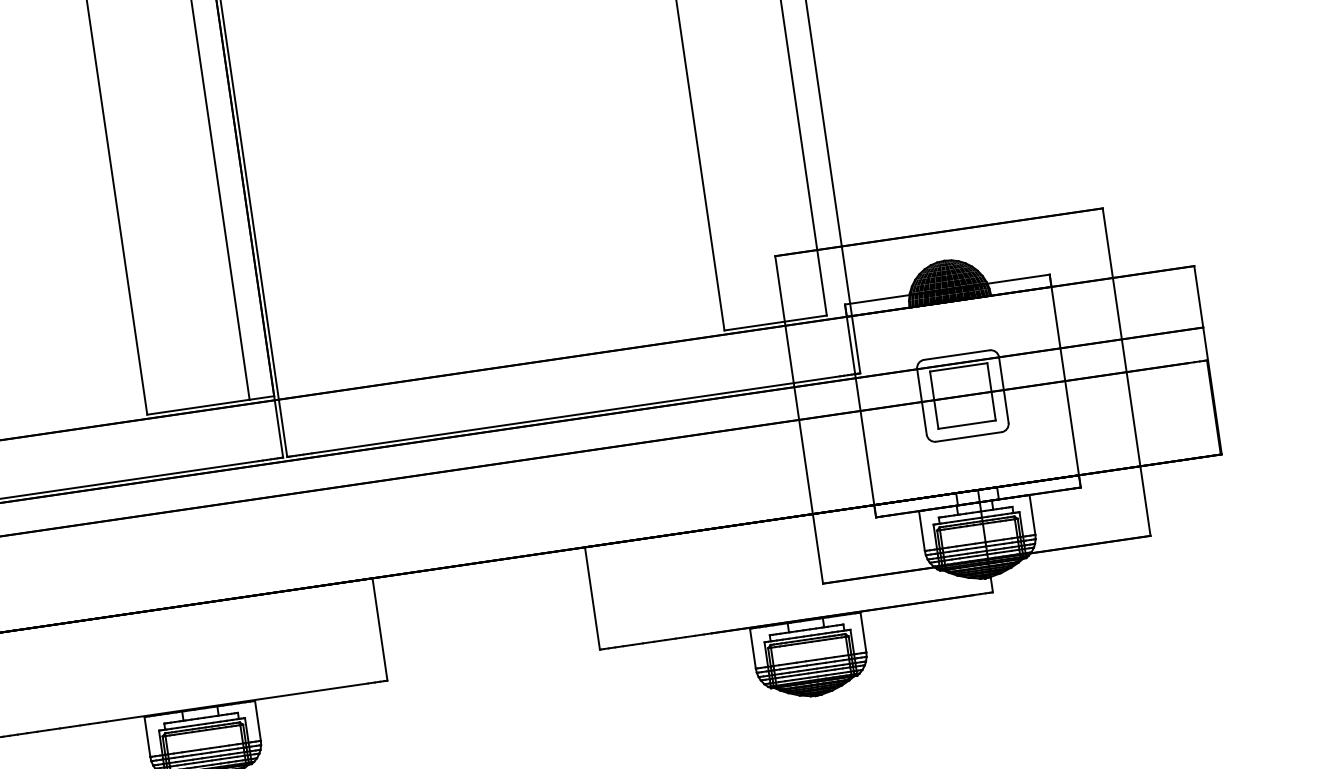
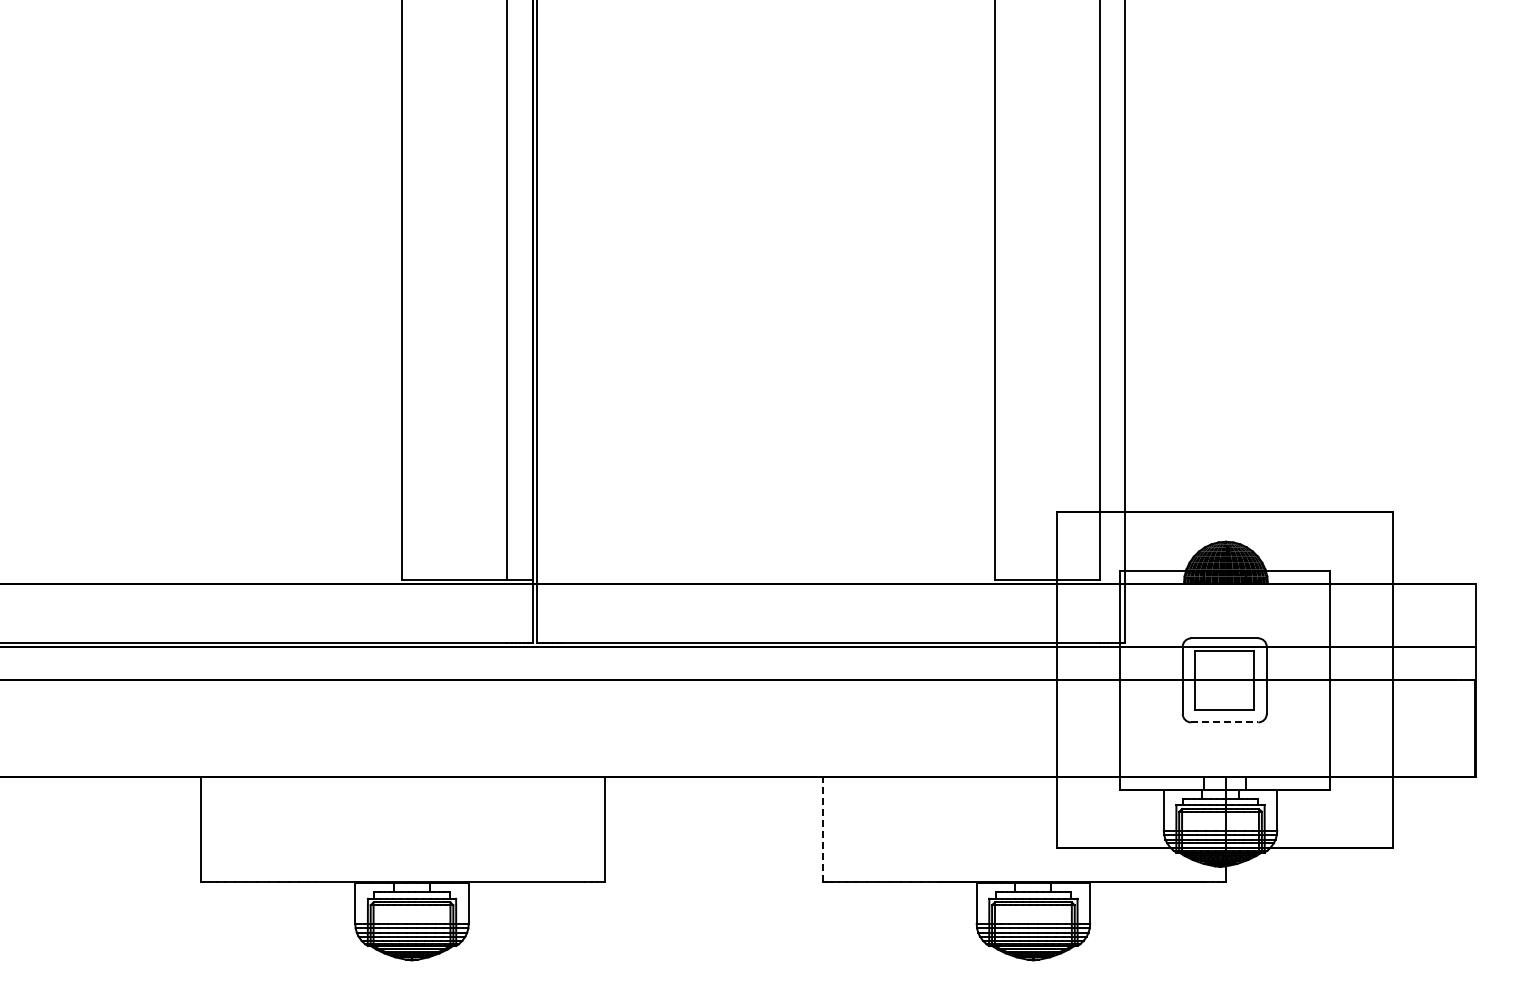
line: (968, 437) -> (1224, 722), solid -> dashed
line: (592, 598) -> (822, 829), solid -> dashed

